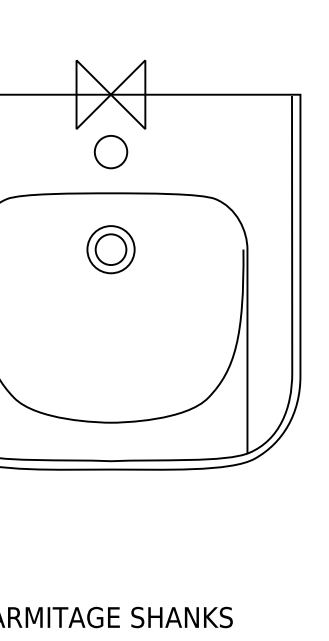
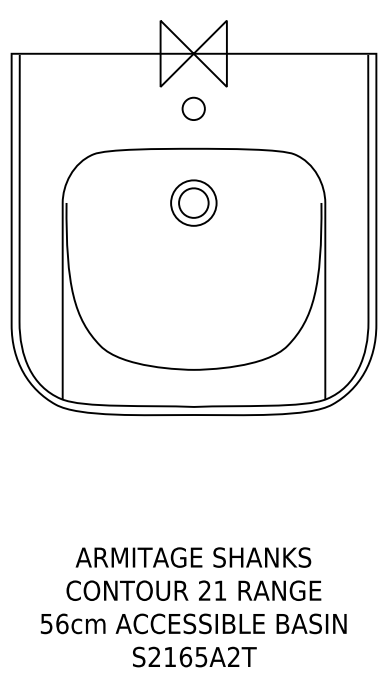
part: (110, 151) -> (193, 108), size x0.71

